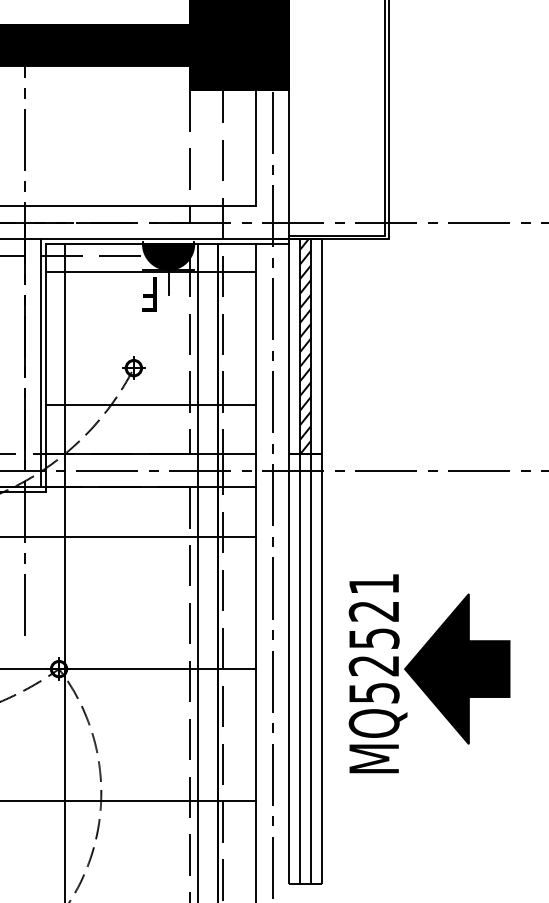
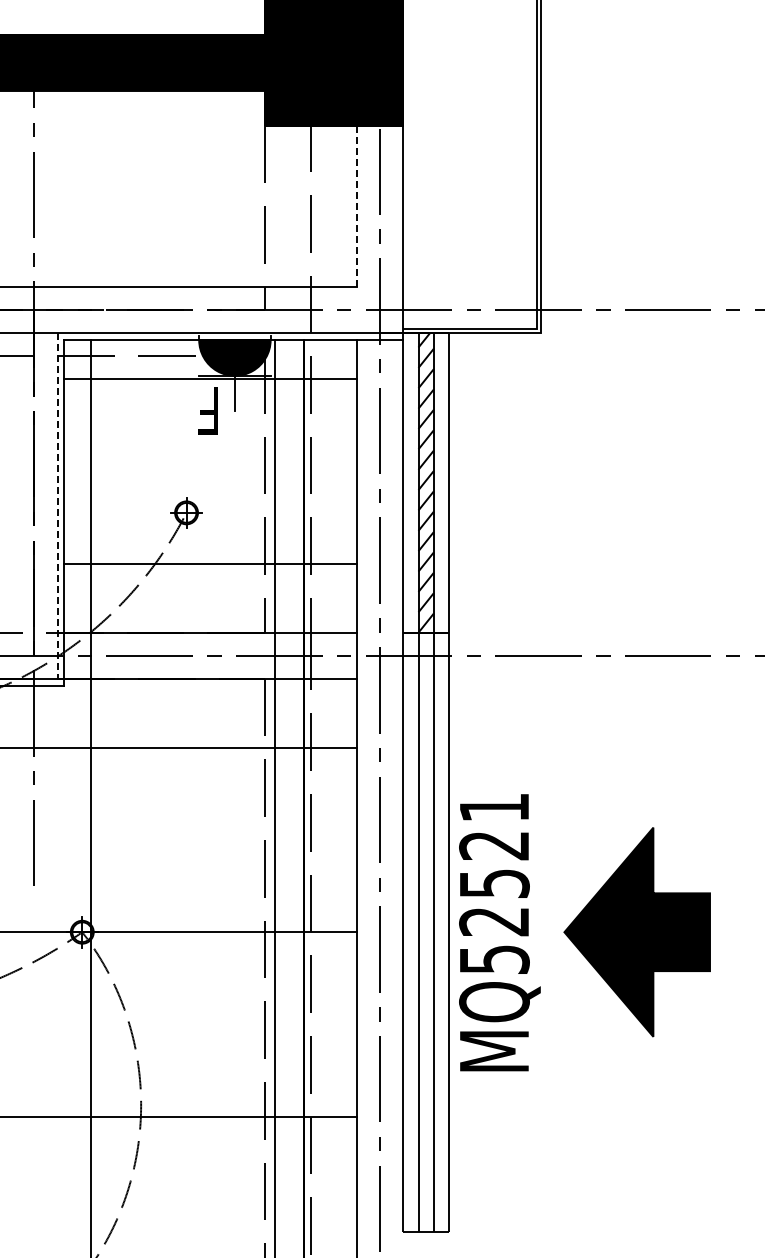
line: (256, 148) -> (357, 206), solid -> dashed
line: (41, 362) -> (57, 505), solid -> dashed
text: (377, 673) -> (499, 932), moved

